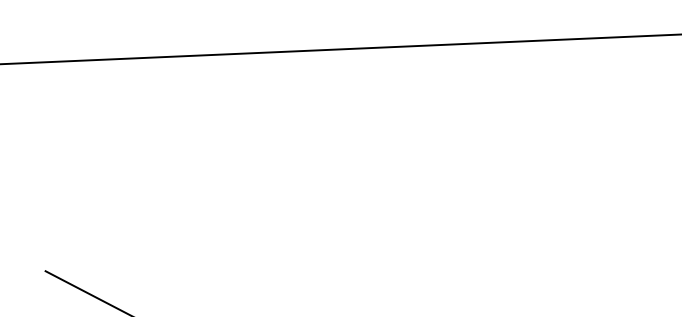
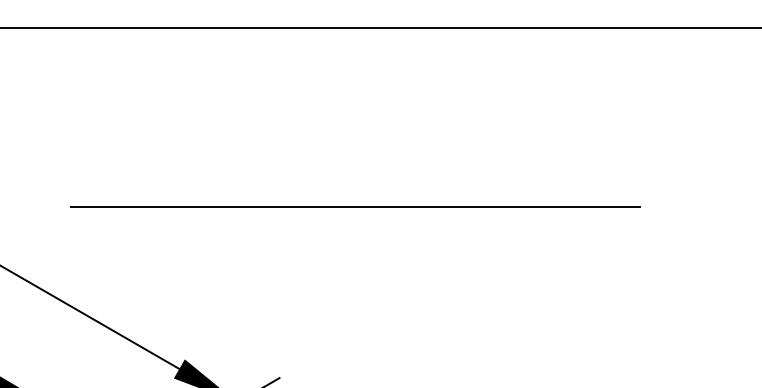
line: (381, 211) -> (355, 207), added

